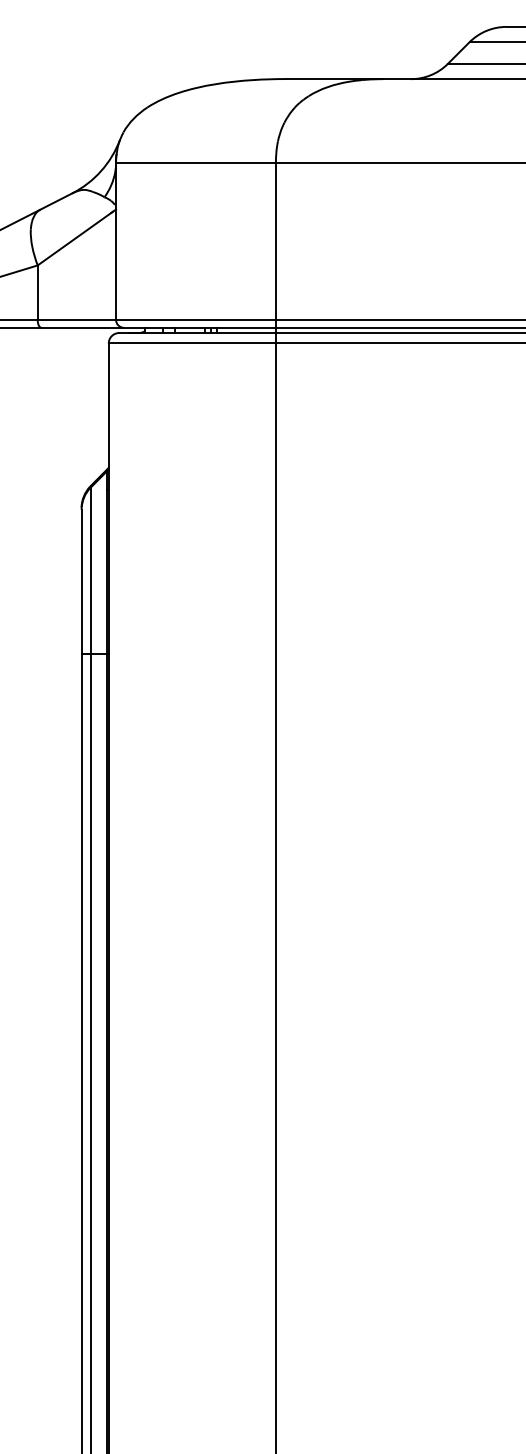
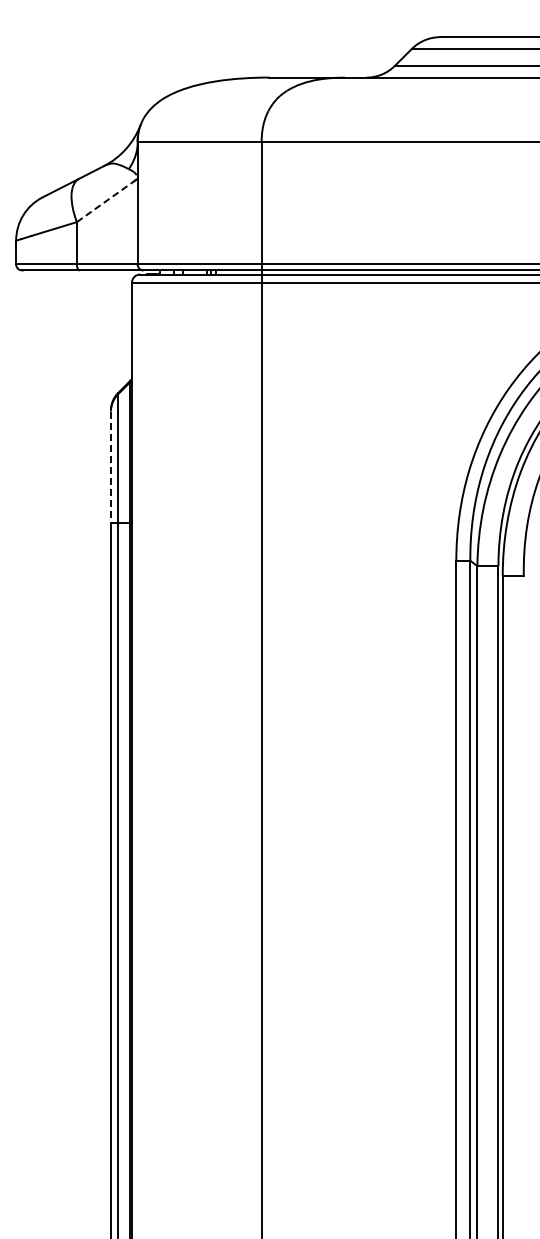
line: (74, 238) -> (105, 201), solid -> dashed
line: (81, 581) -> (110, 467), solid -> dashed

